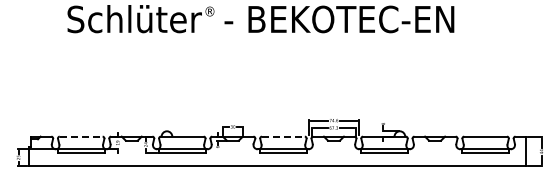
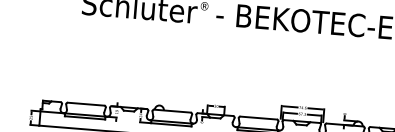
line: (81, 136) -> (86, 104), dashed -> solid
line: (283, 136) -> (258, 117), dashed -> solid

